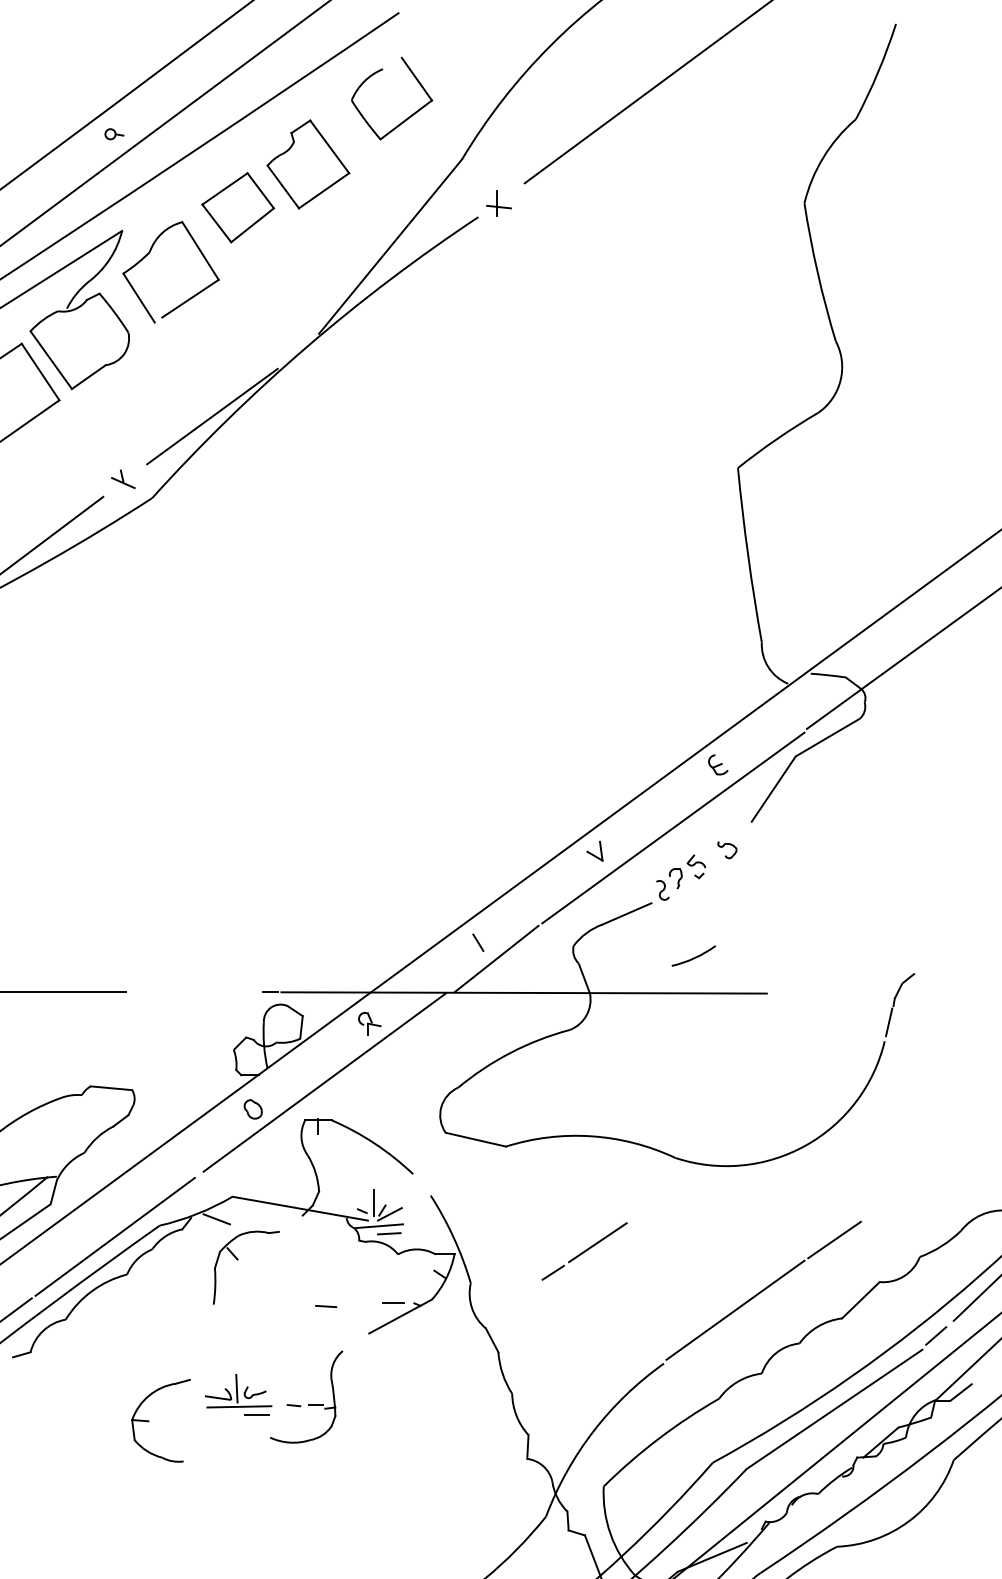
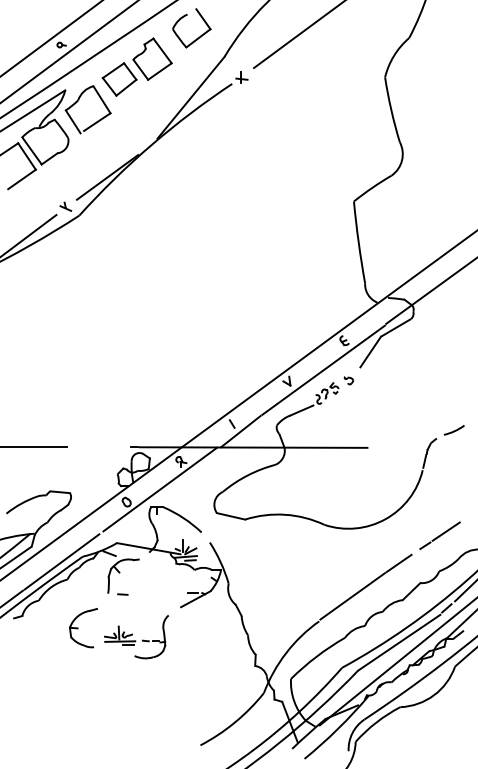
arc: (692, 956) -> (453, 430), moved
line: (583, 1250) -> (439, 535), moved
line: (325, 1306) -> (122, 594), moved
part: (161, 1421) -> (83, 628), moved

